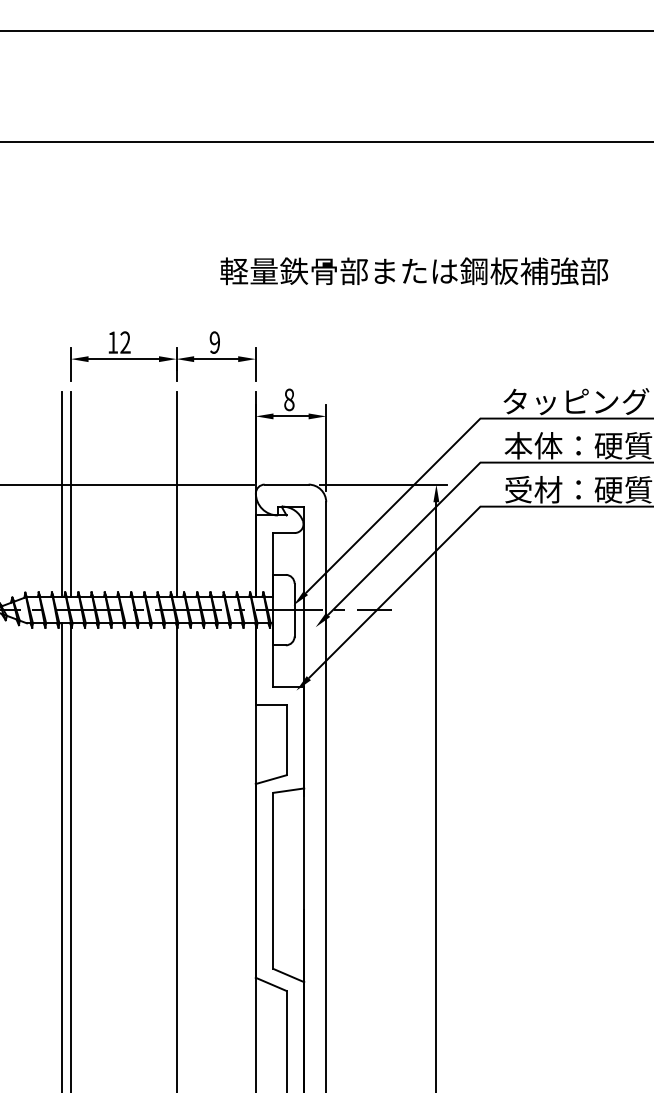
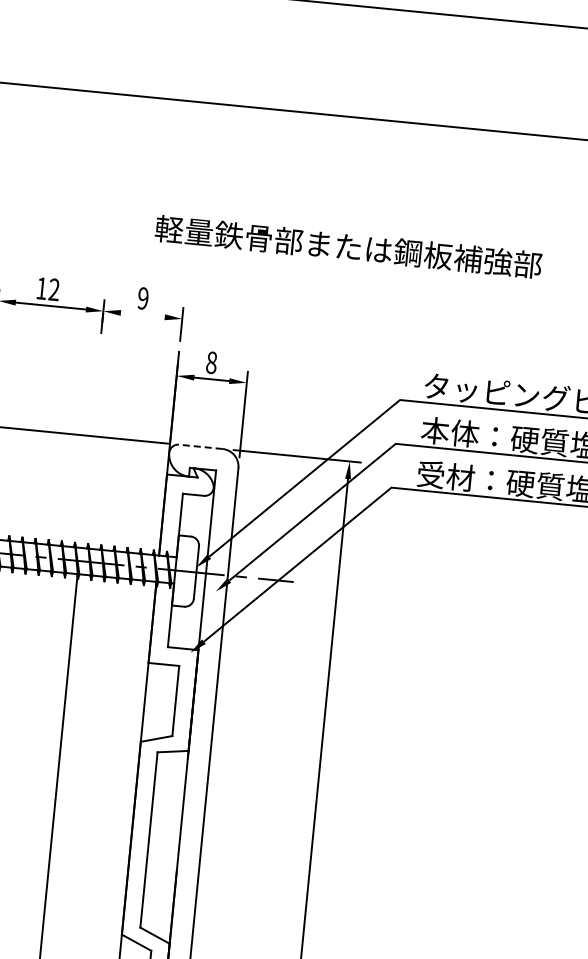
line: (216, 359) -> (143, 315), removed
line: (286, 484) -> (200, 446), solid -> dashed
line: (176, 494) -> (90, 445), removed

